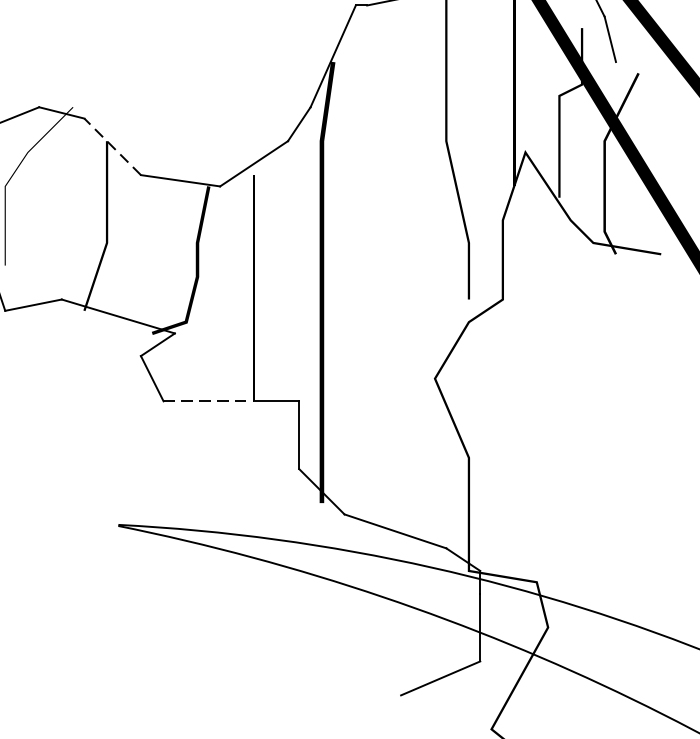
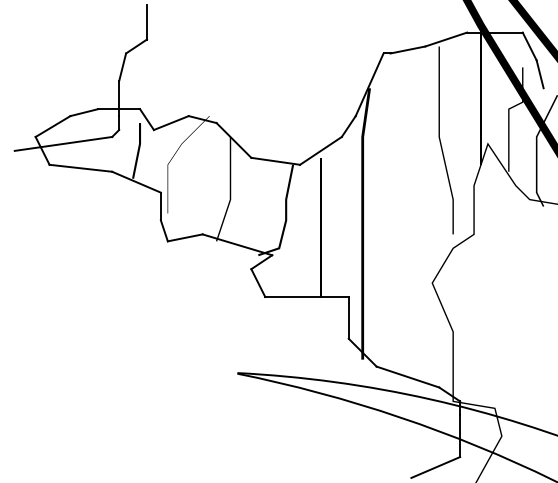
line: (111, 146) -> (233, 140), dashed -> solid
line: (209, 402) -> (293, 297), dashed -> solid

